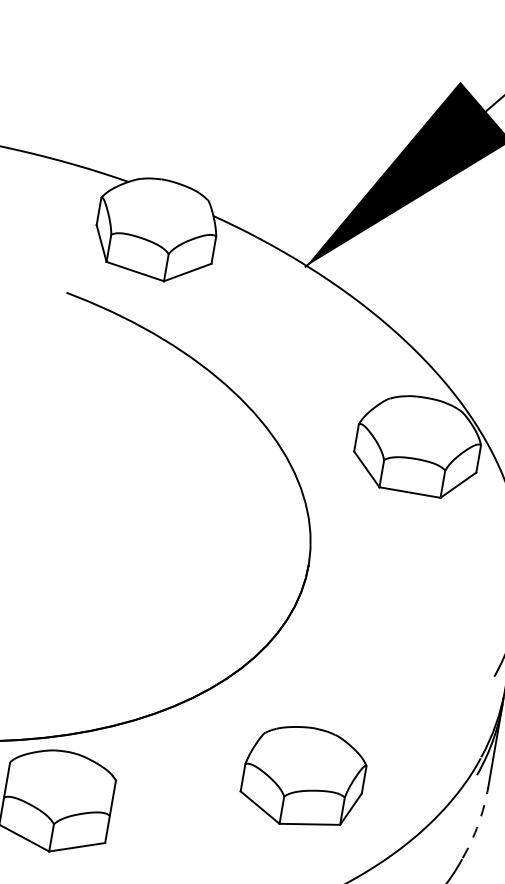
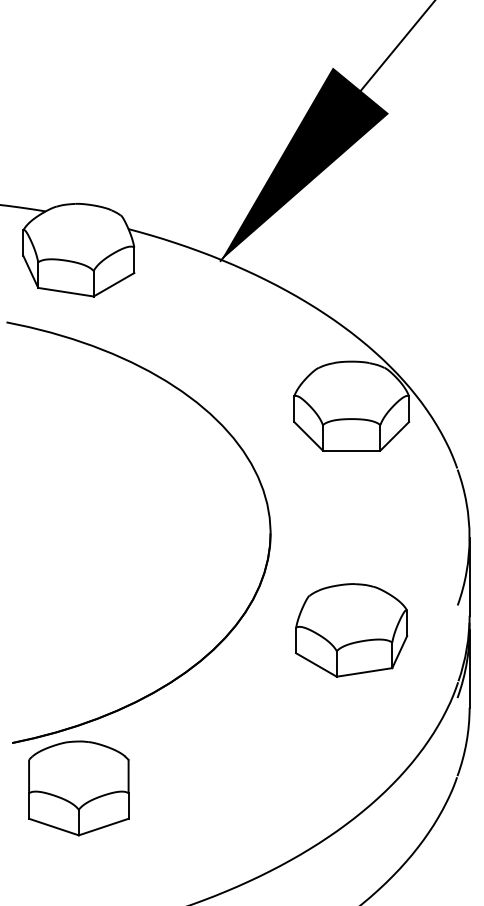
part: (303, 777) -> (351, 630), moved
arc: (478, 823) -> (466, 742), dashed -> solid

